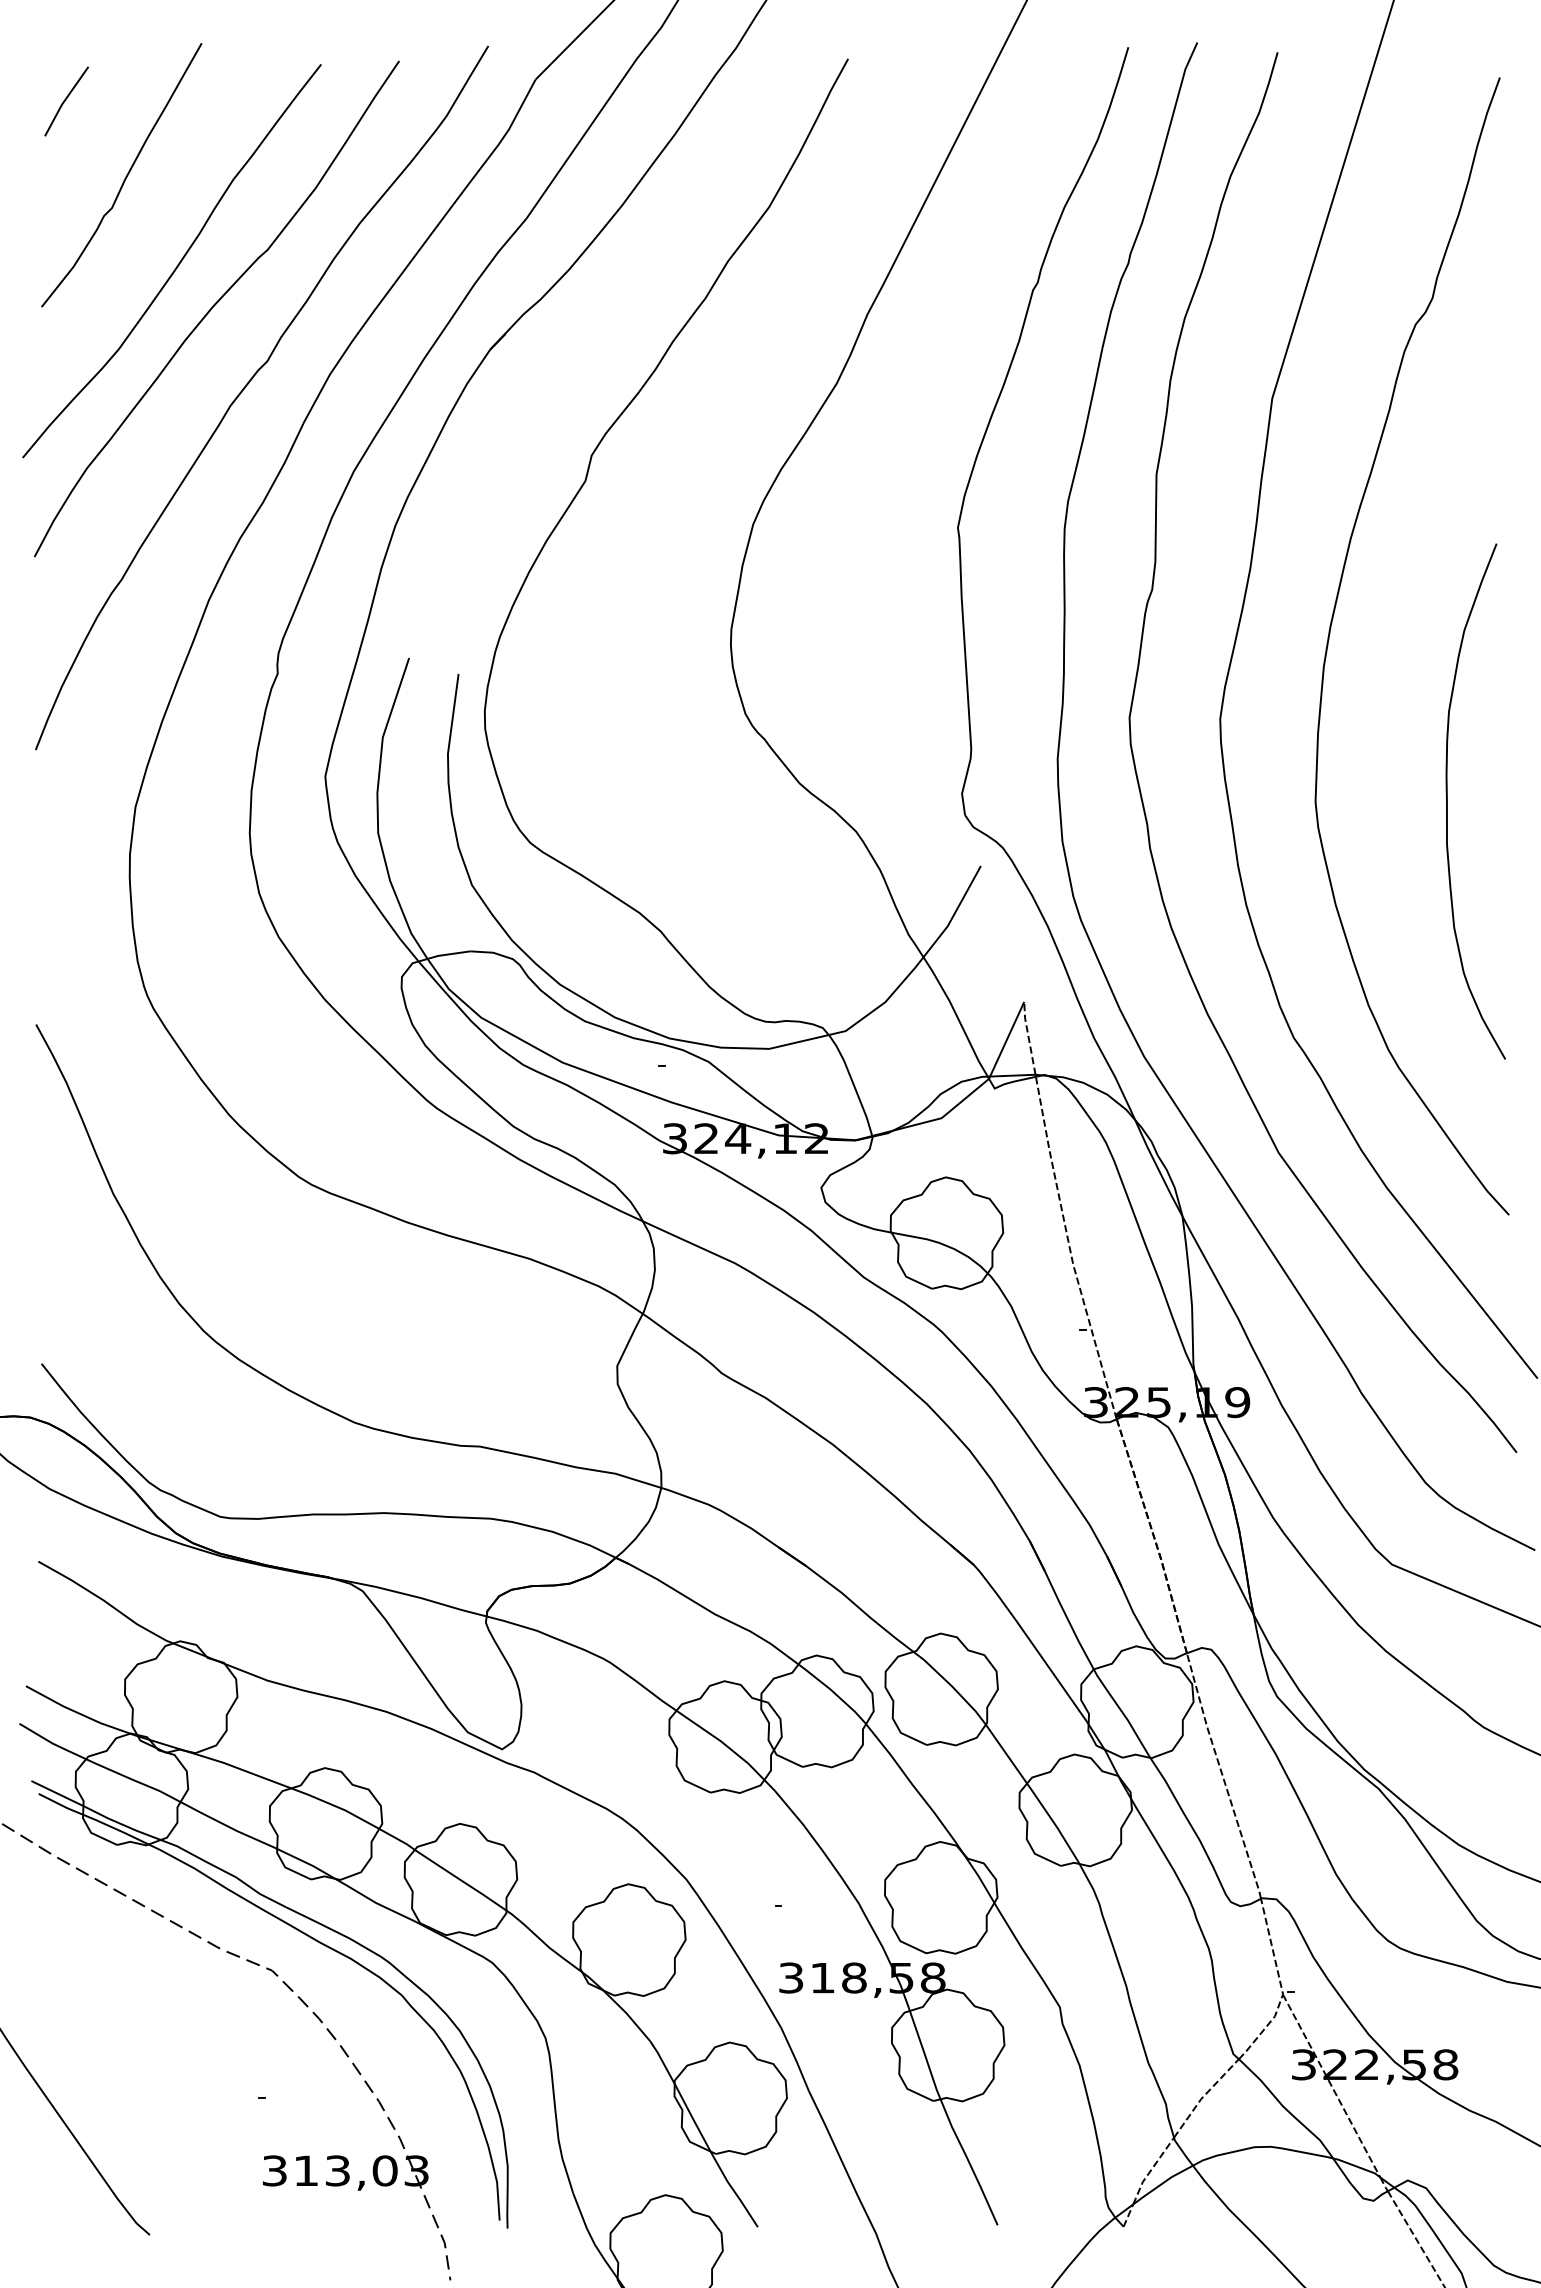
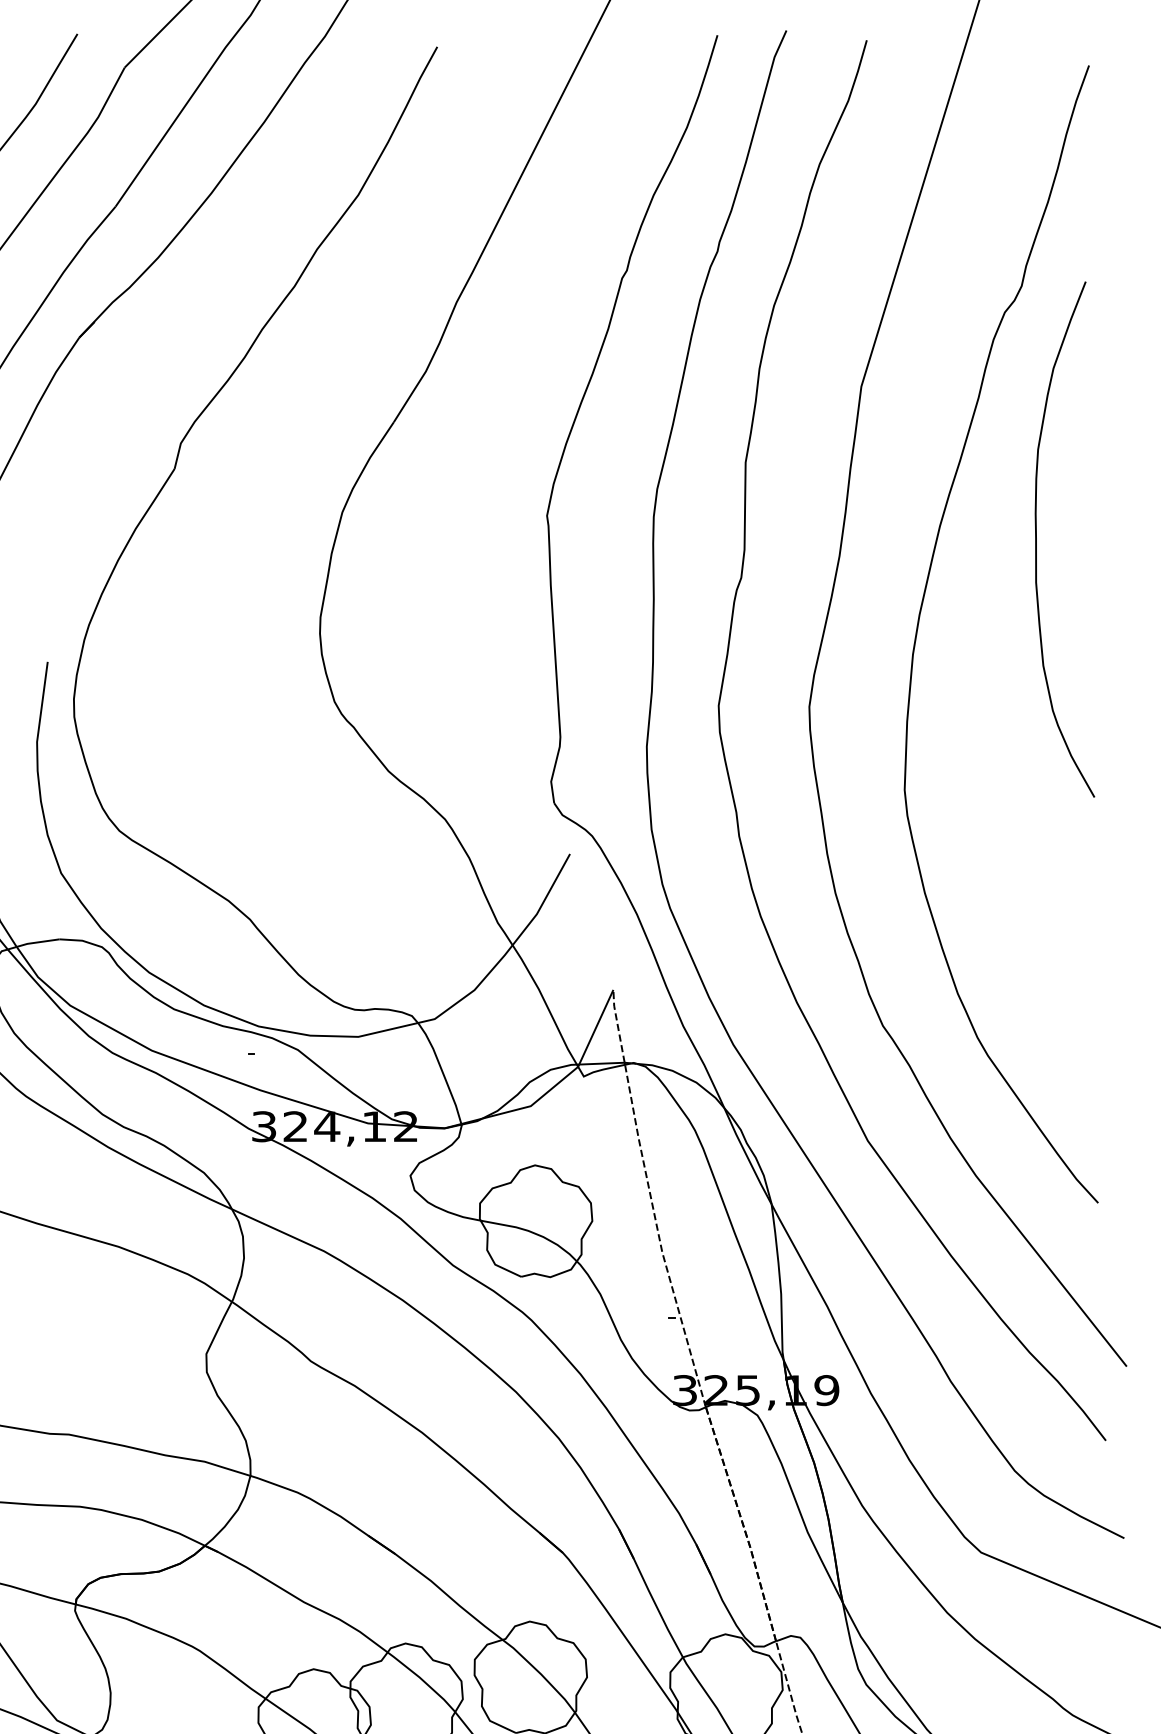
curve: (1447, 801) -> (1036, 539), moved

